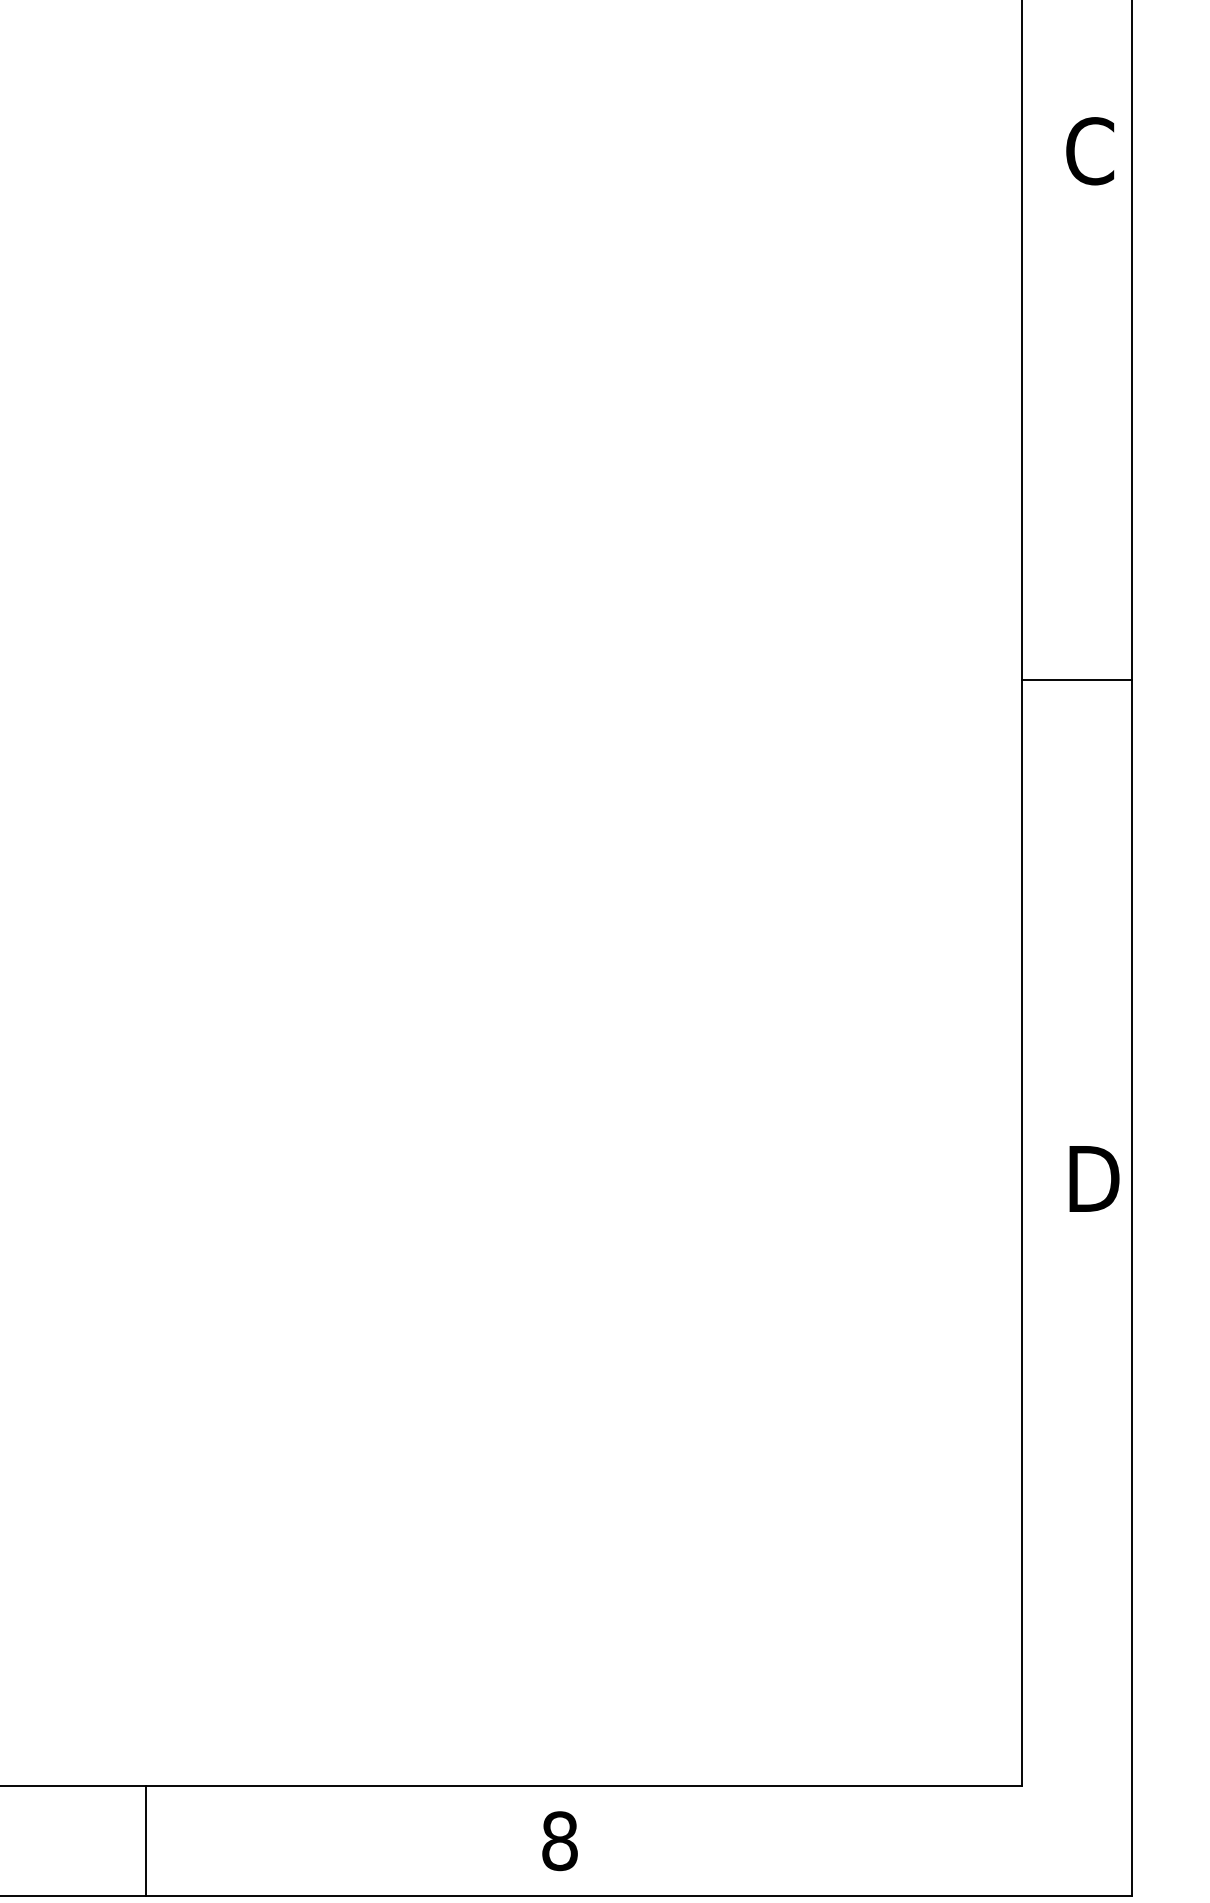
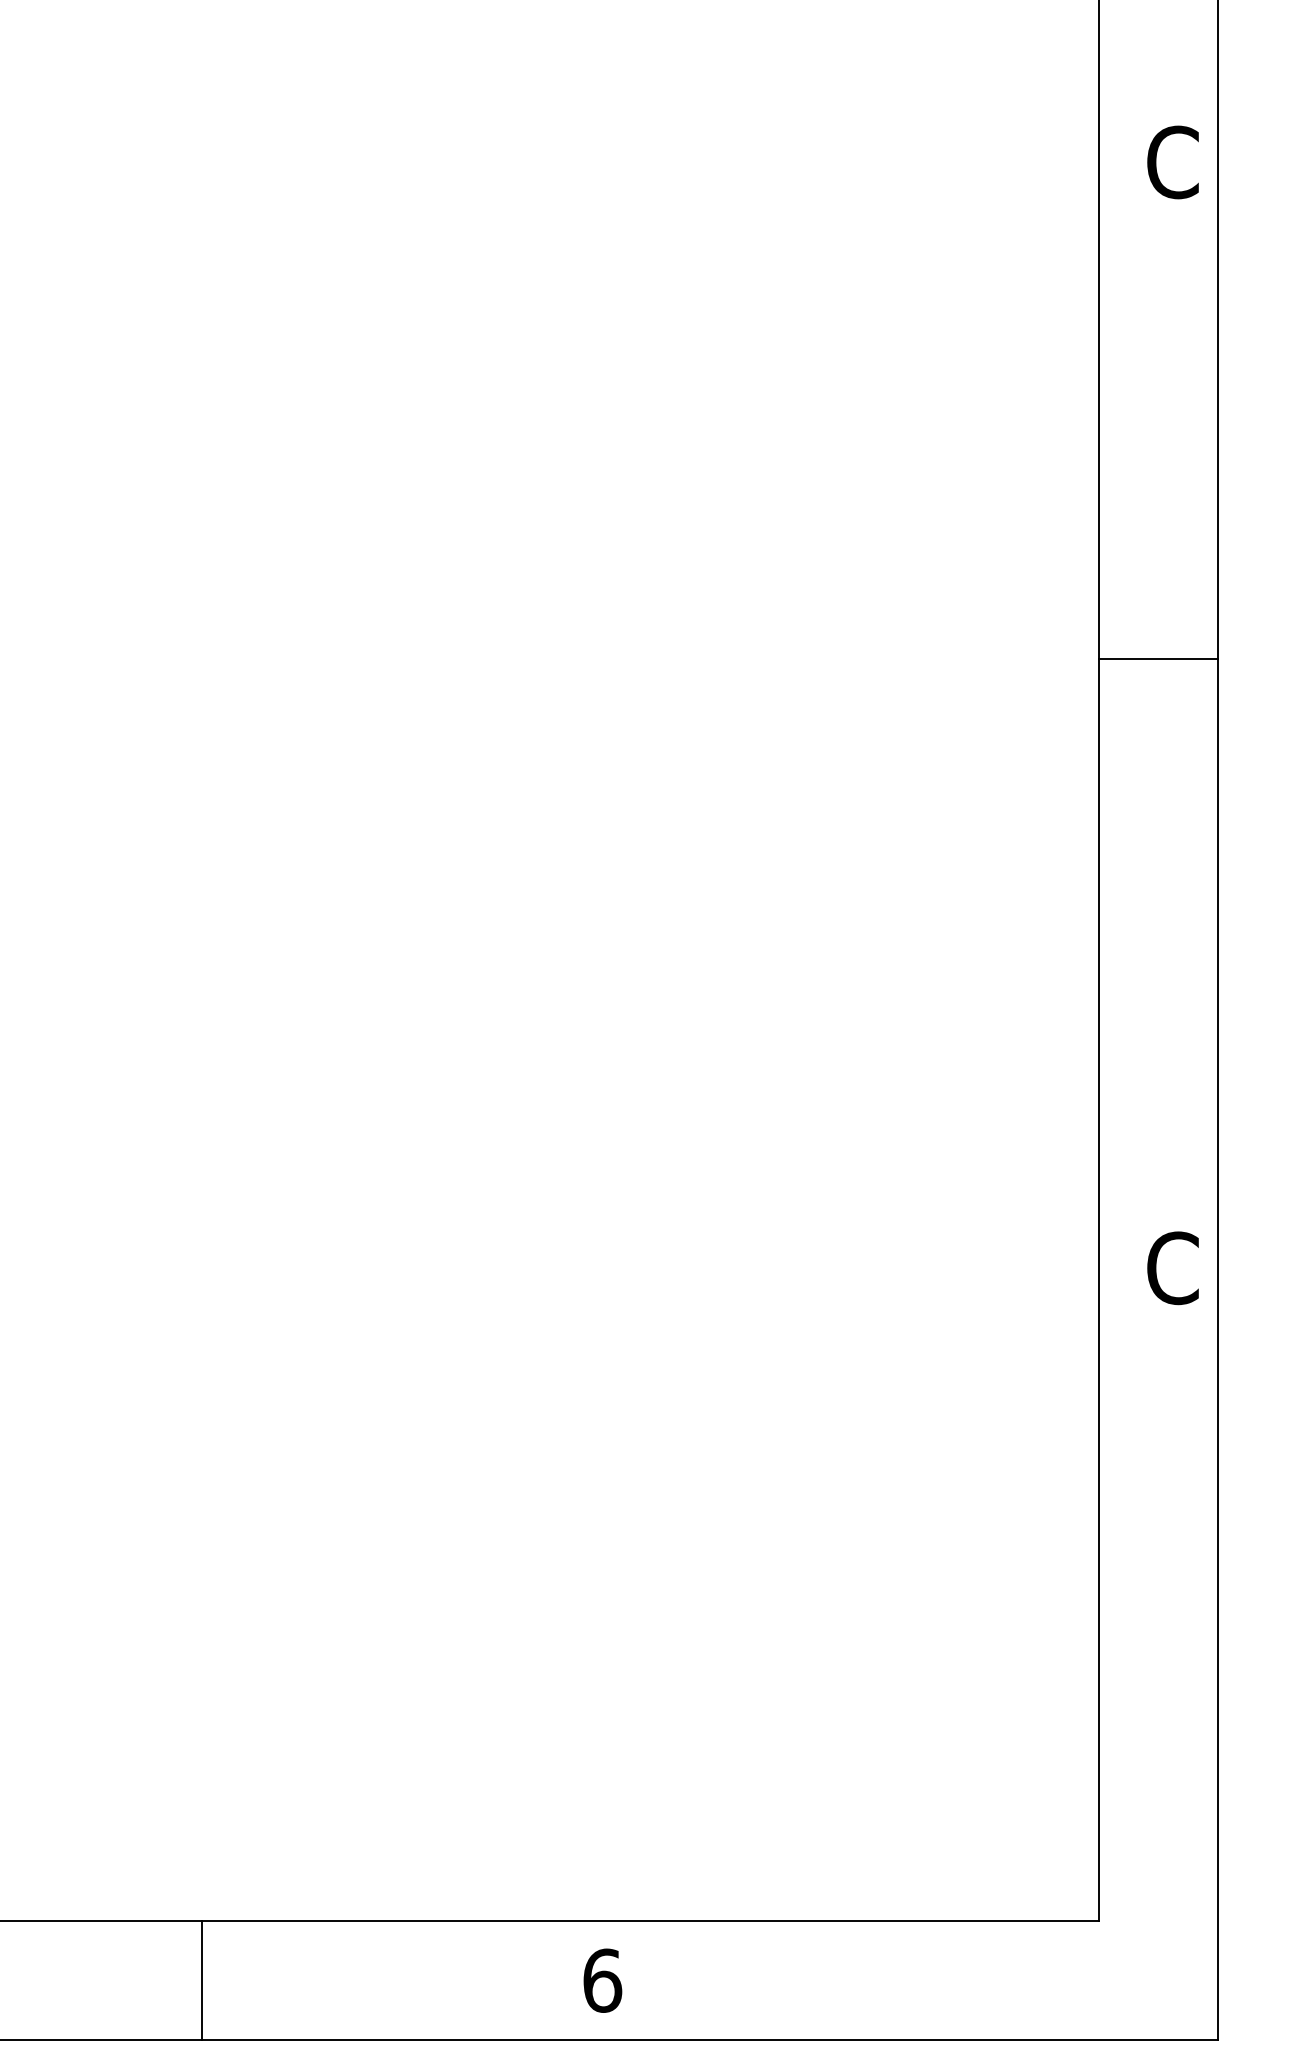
line: (1076, 680) -> (1158, 659), moved
text: (1092, 1179) -> (1175, 1268), D -> C
line: (145, 1840) -> (201, 1979), moved
text: (559, 1840) -> (602, 1980), 8 -> 6

